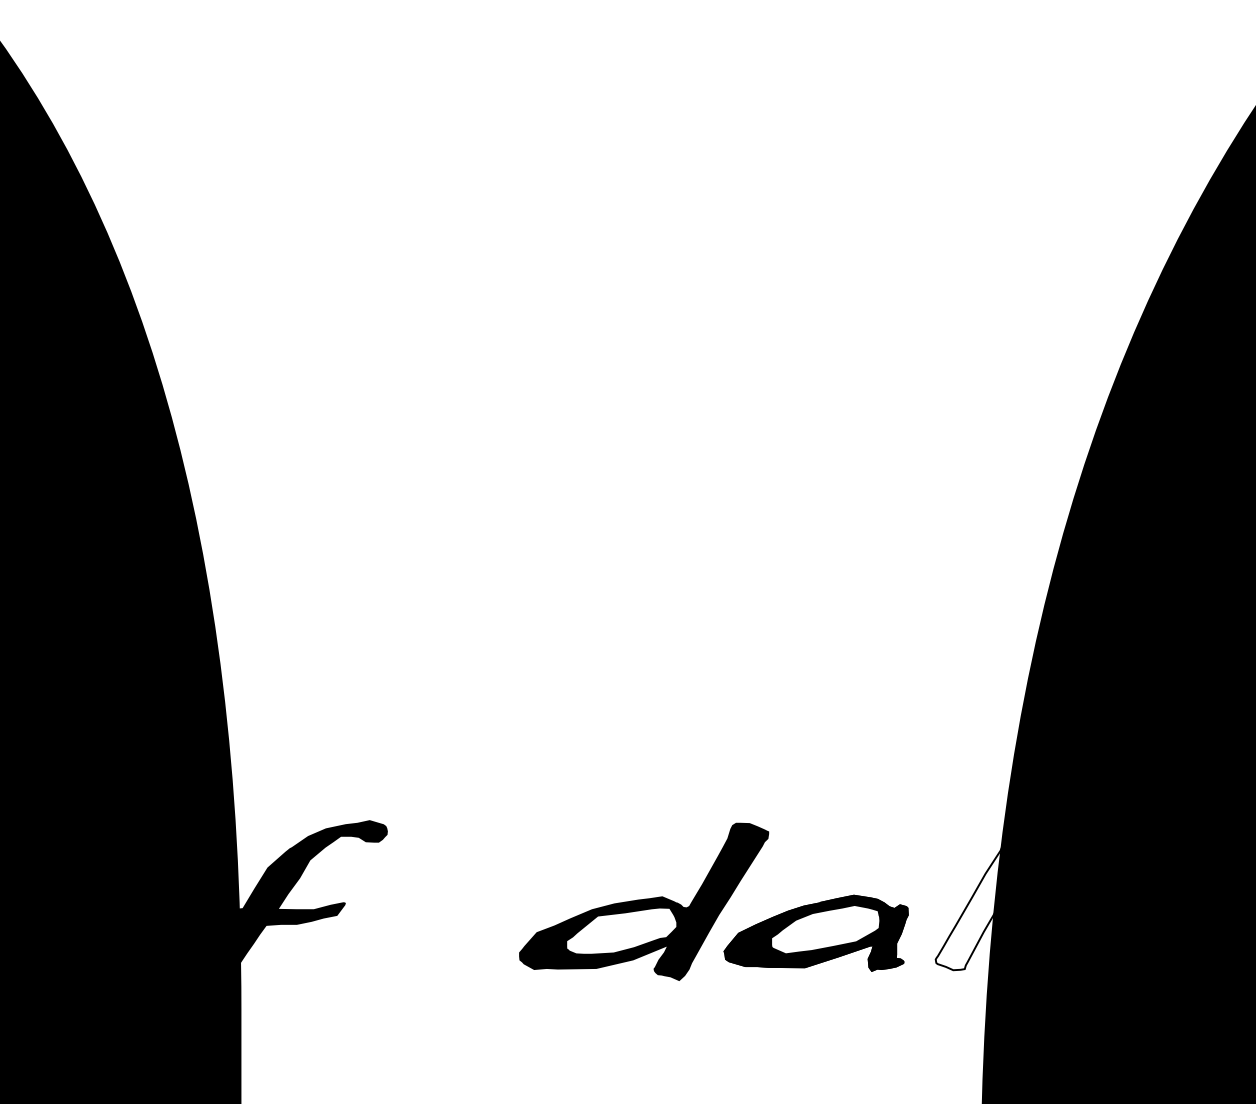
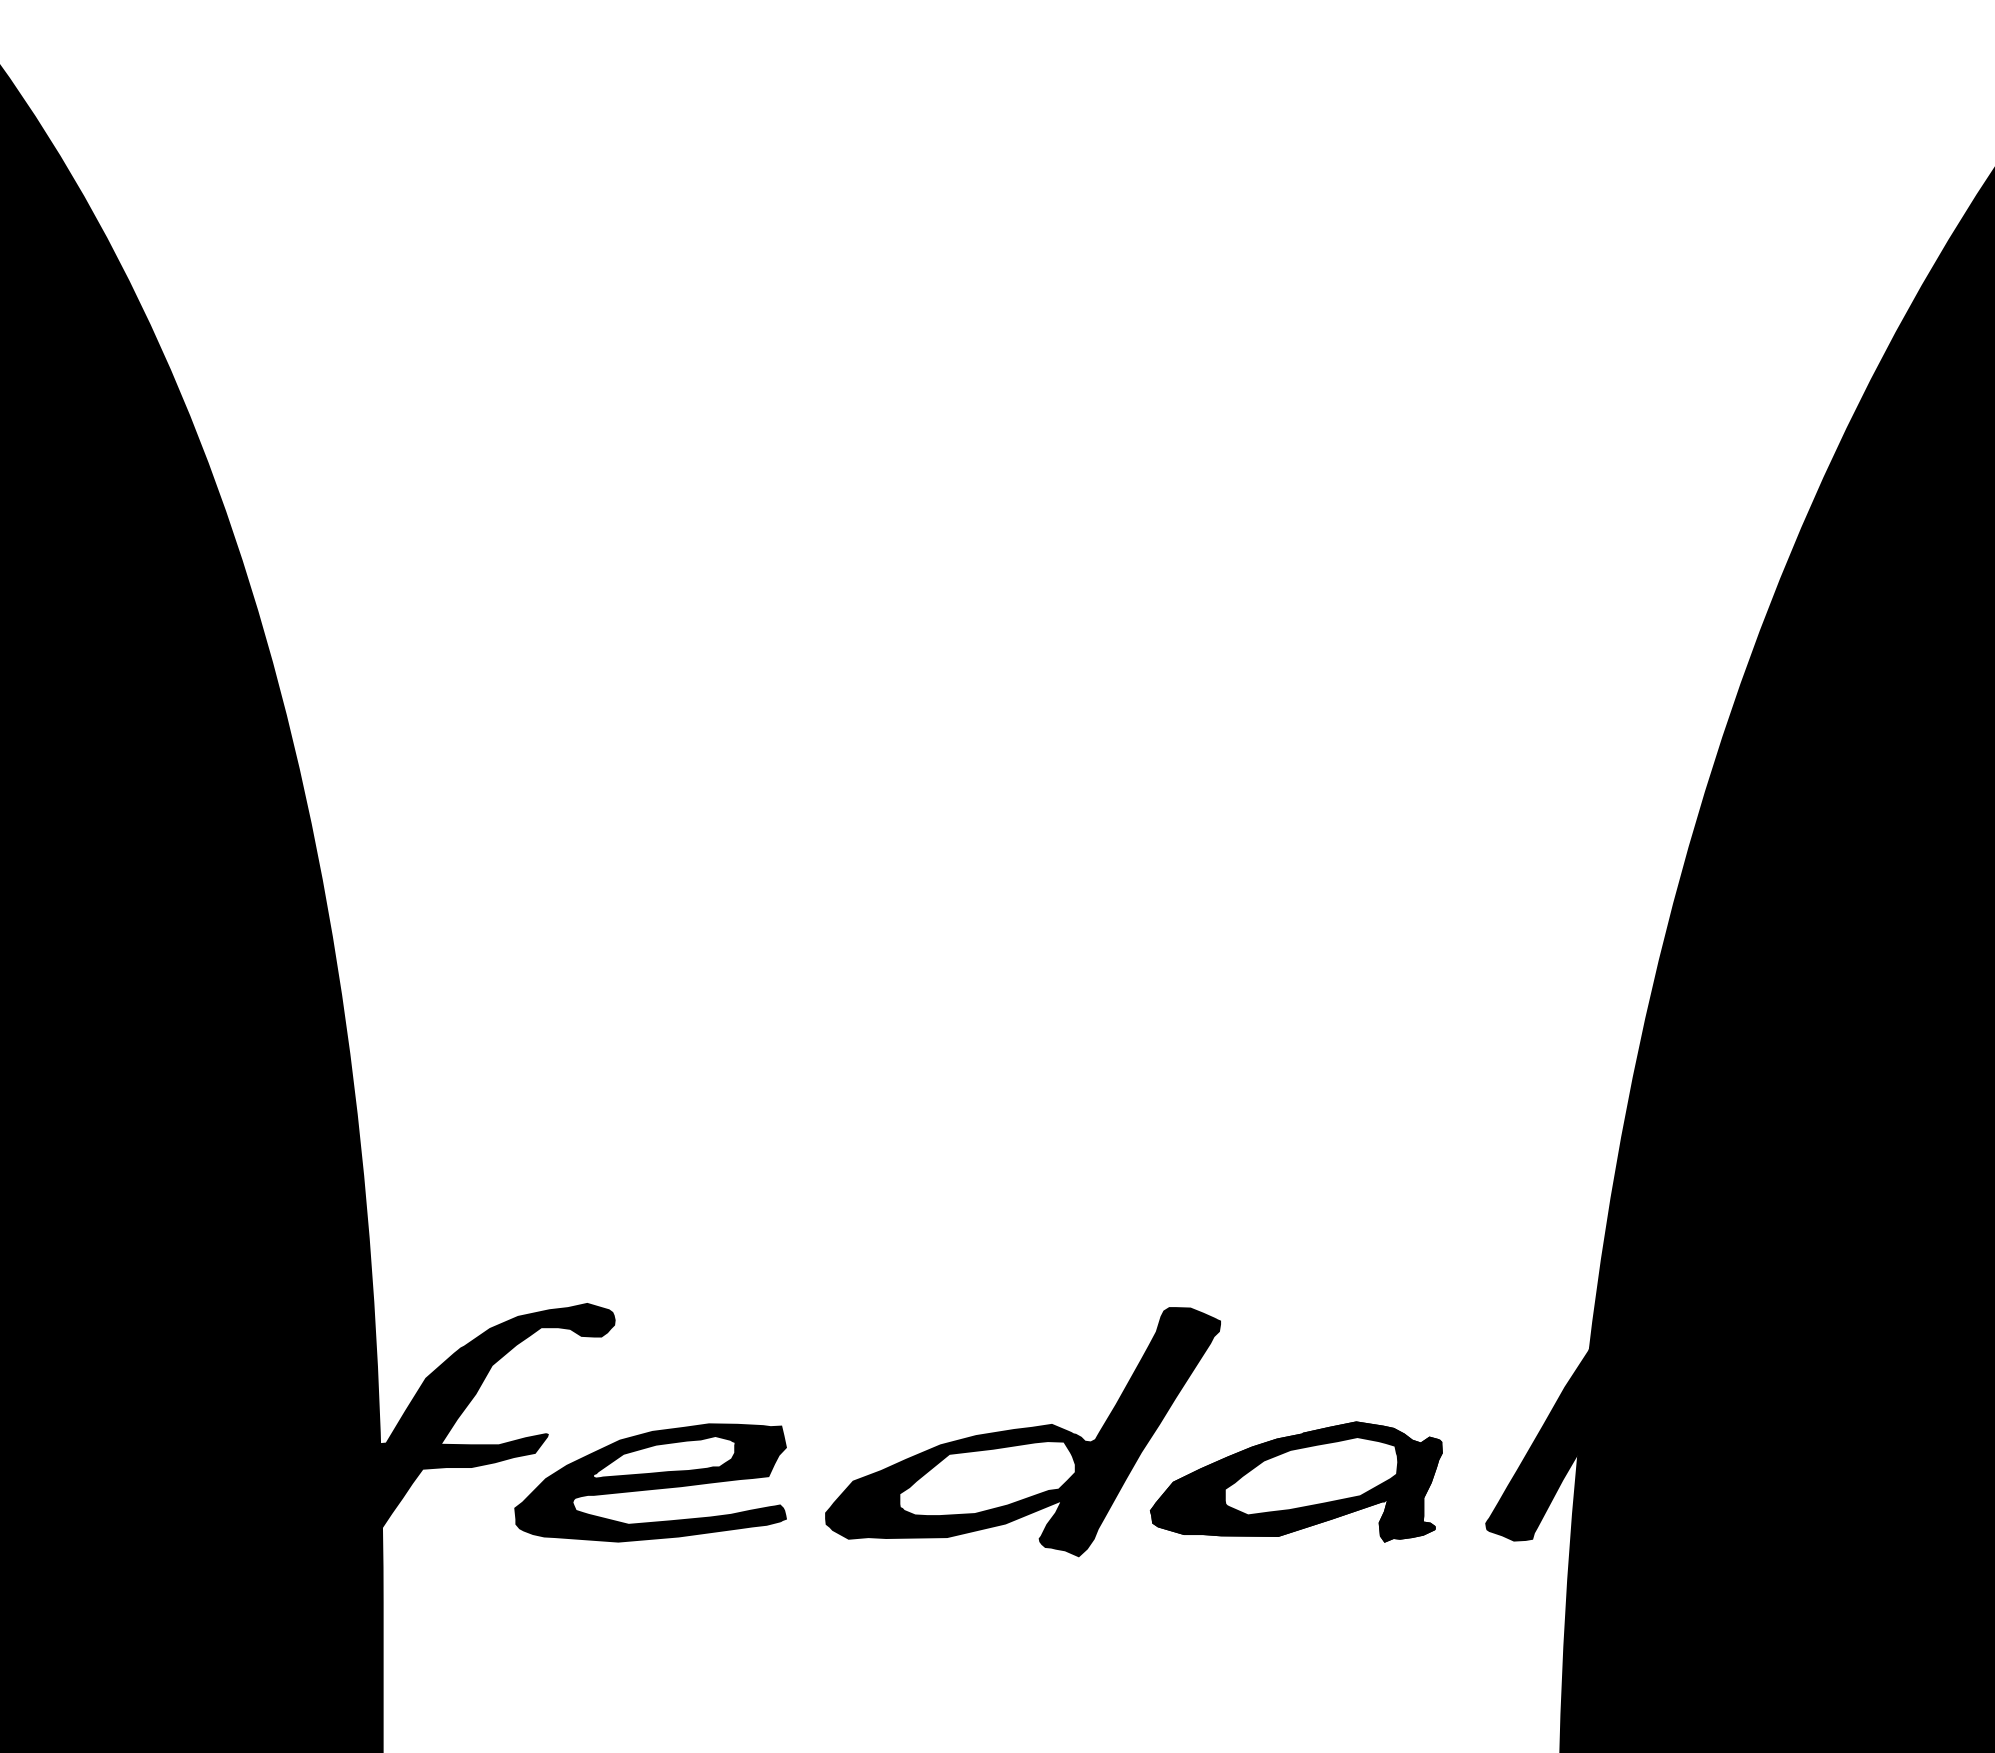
fill: (992, 892) -> (1576, 1417), added
part: (409, 933) -> (650, 1482), added

